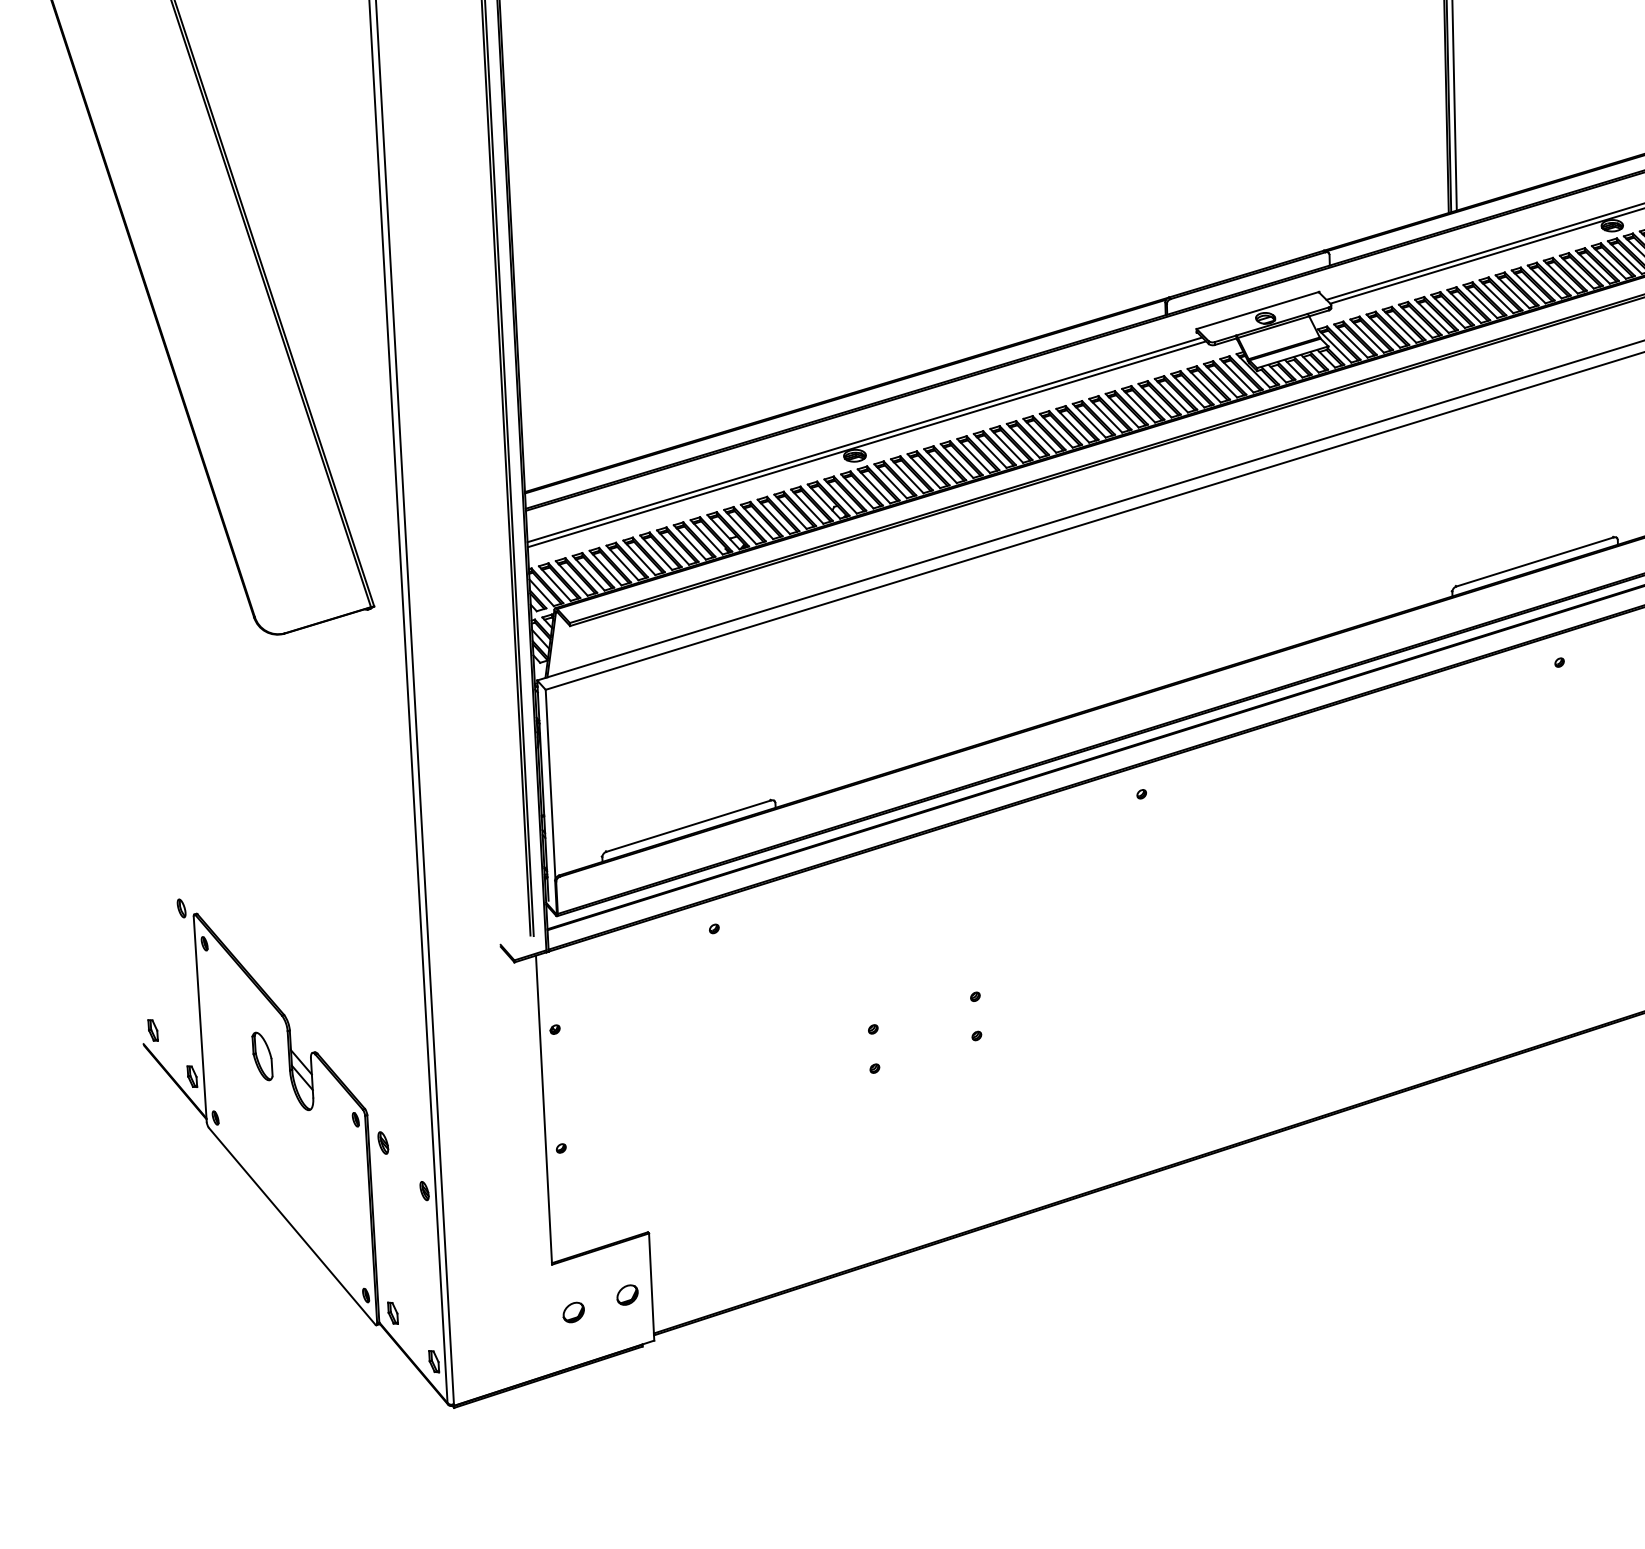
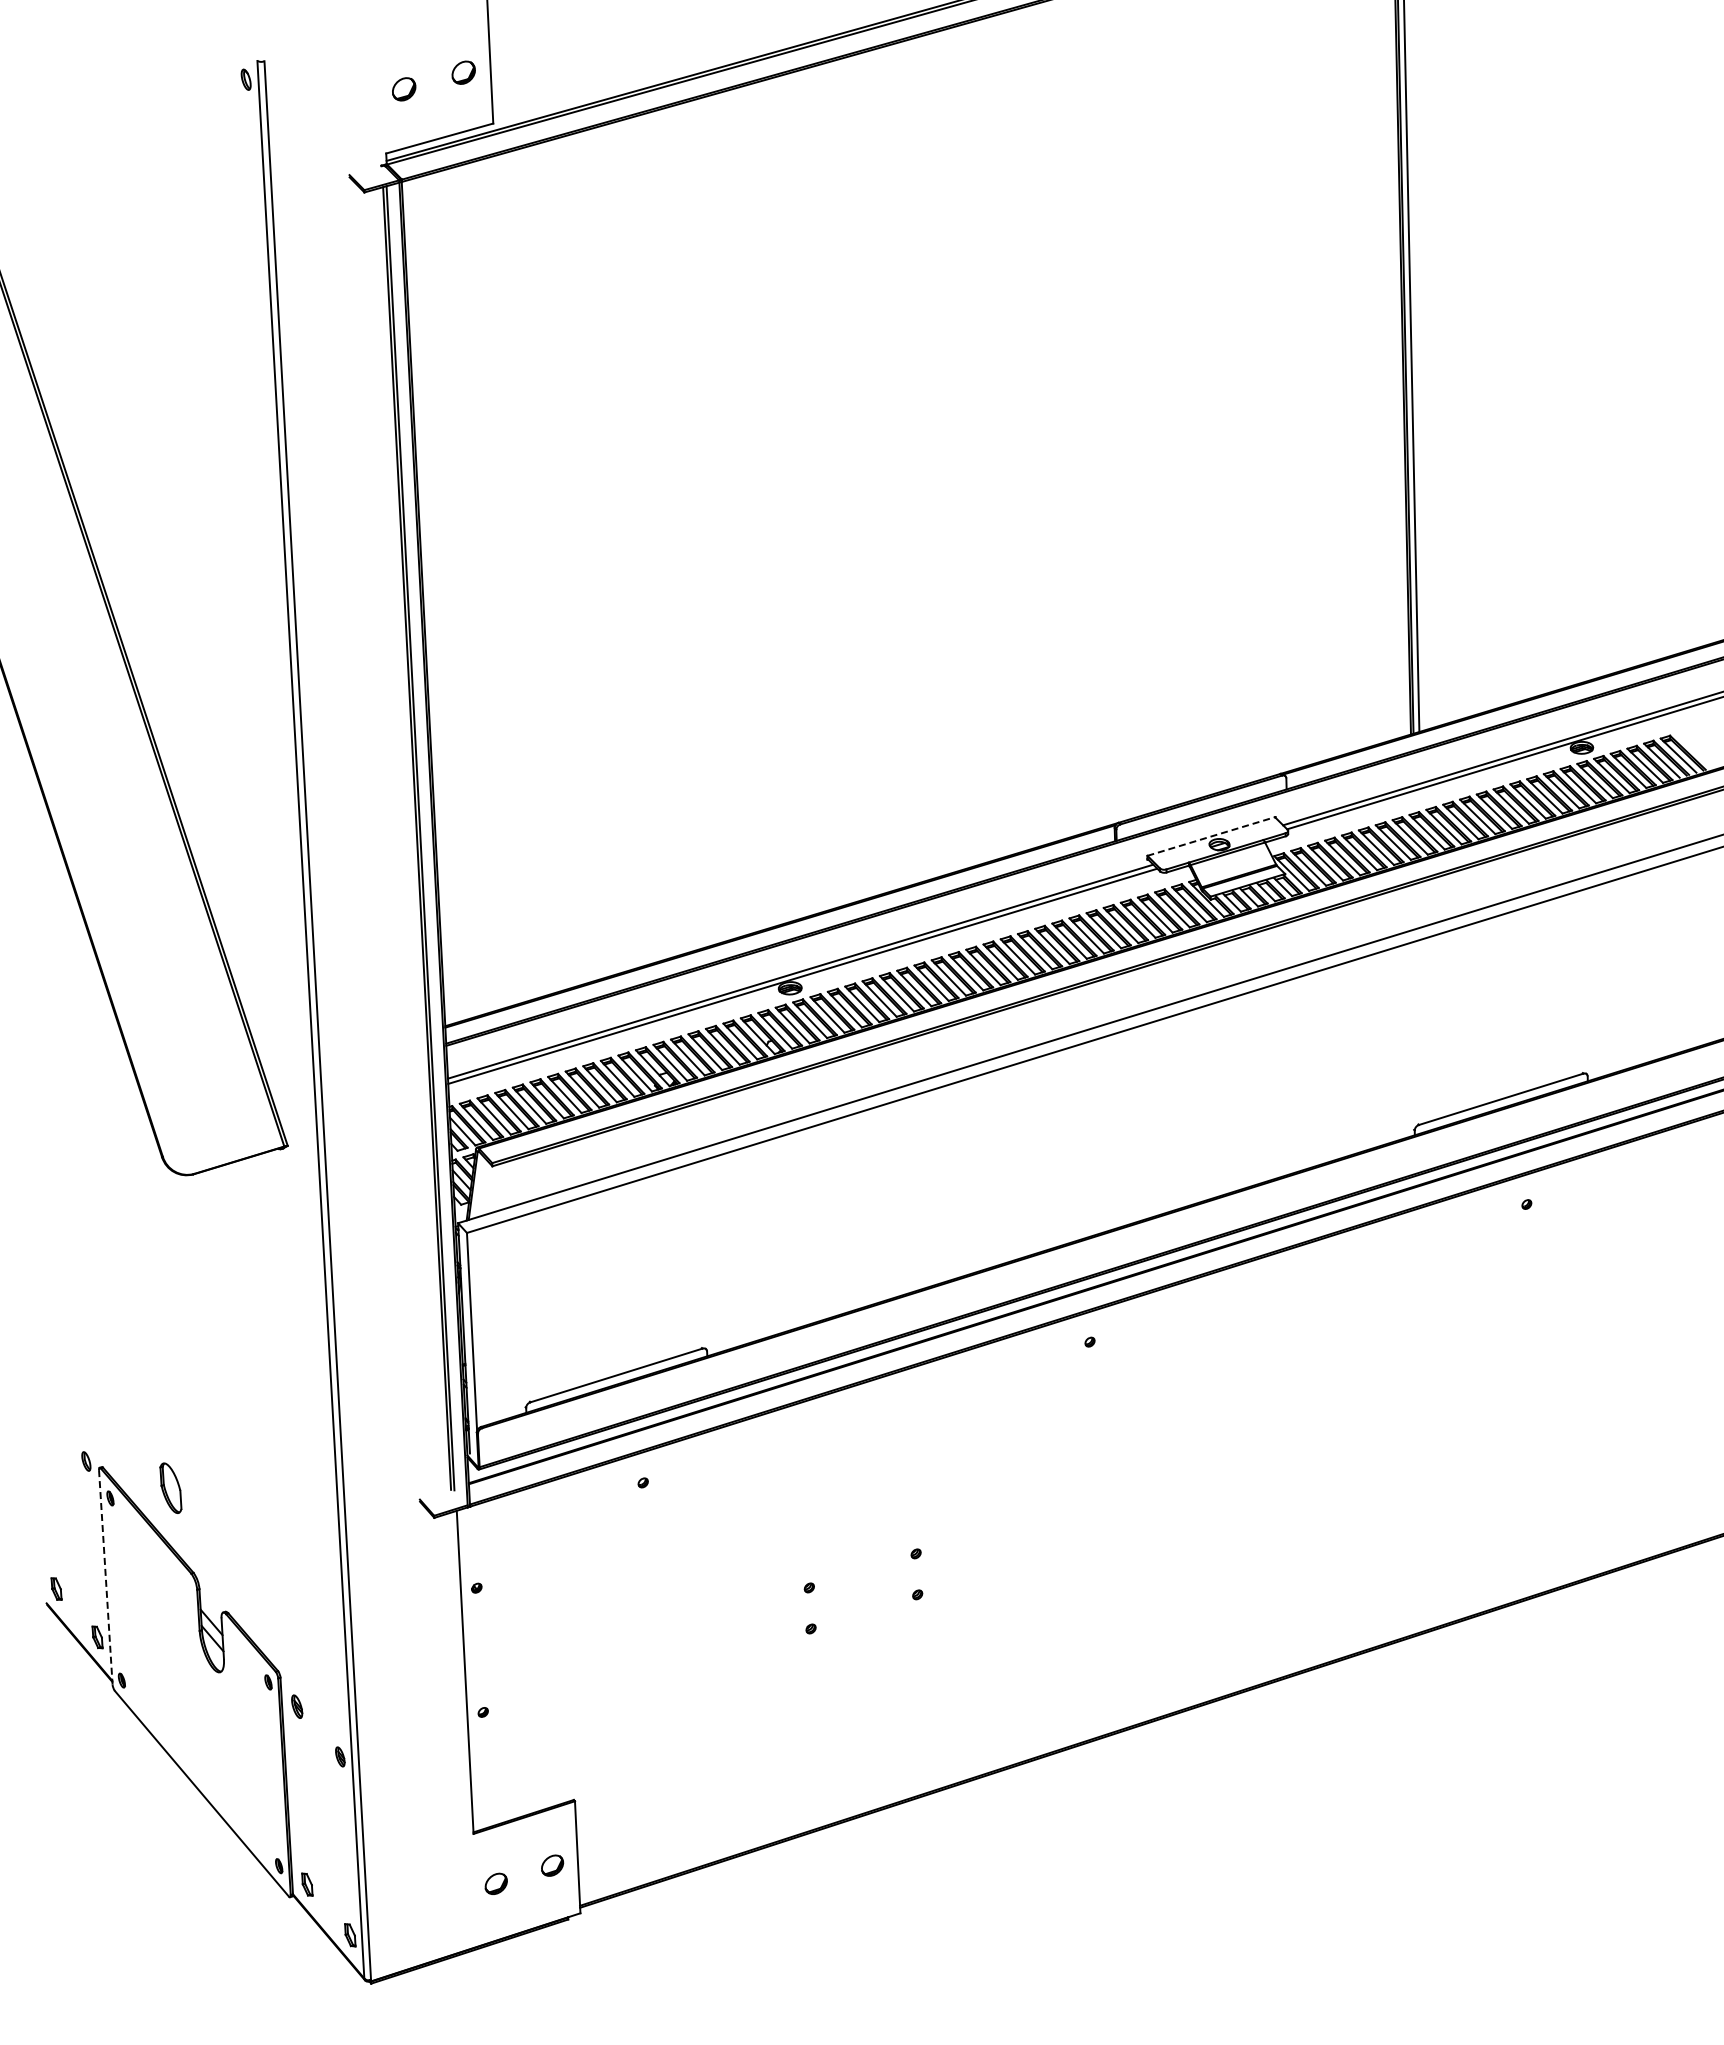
line: (1258, 310) -> (1212, 836), solid -> dashed
line: (199, 1019) -> (105, 1577), solid -> dashed
part: (262, 1055) -> (170, 1487), moved

